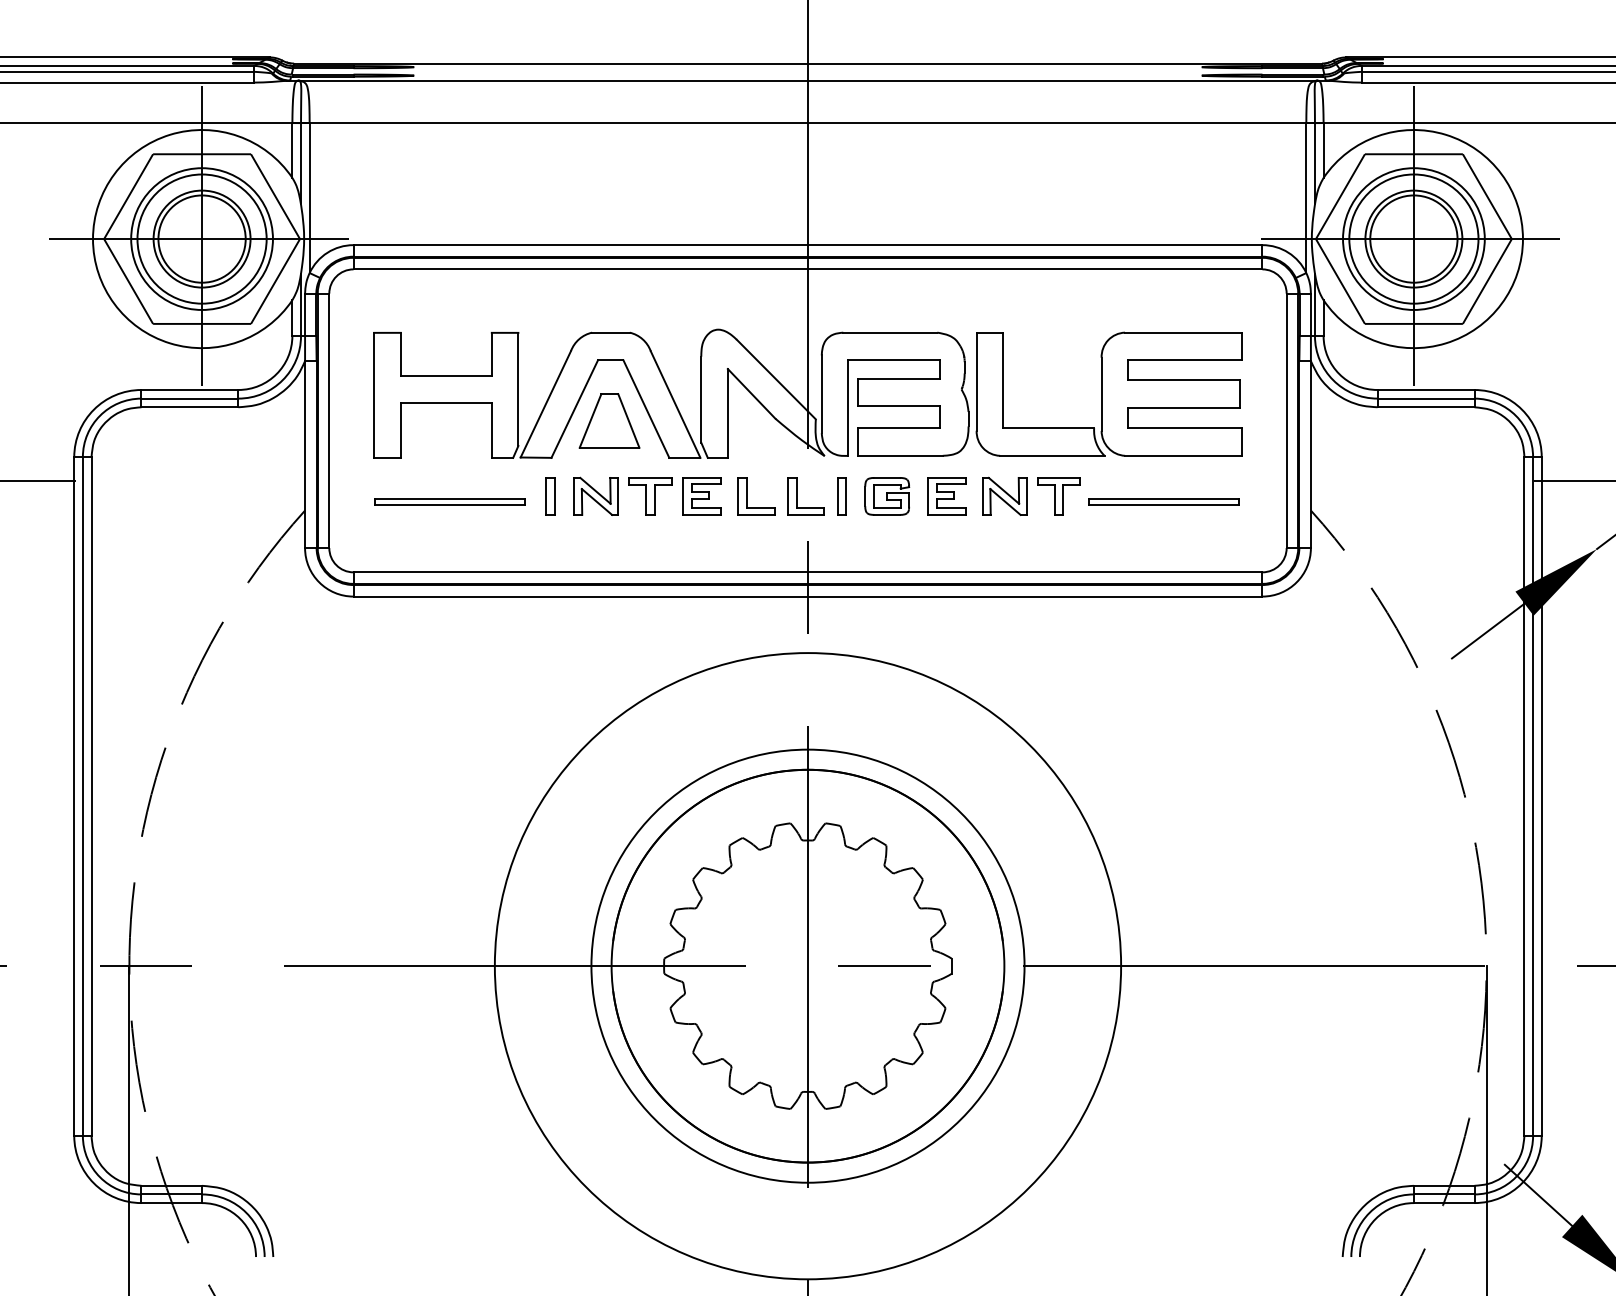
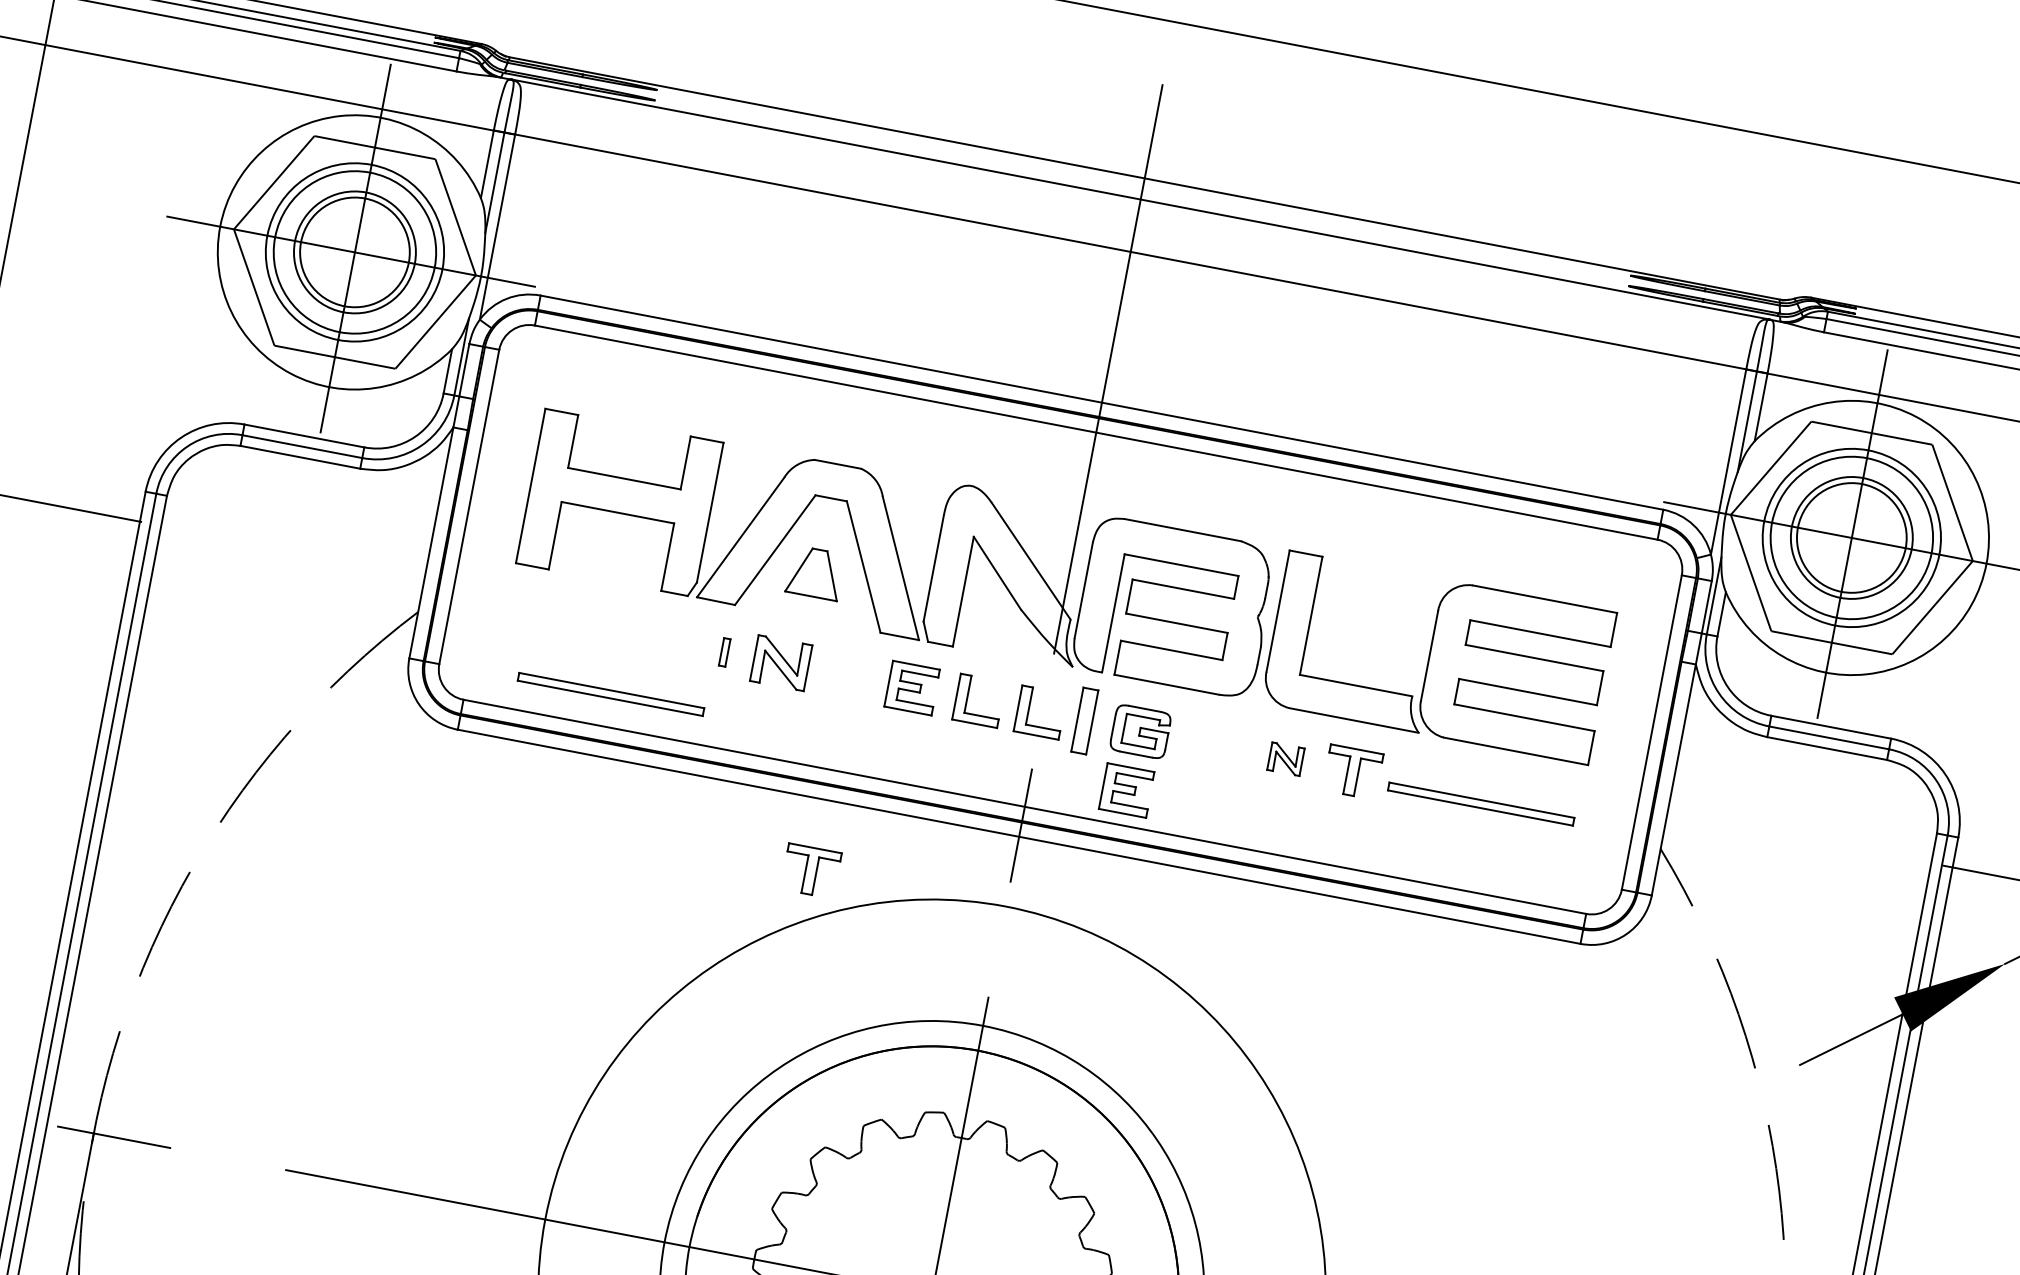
part: (609, 420) -> (815, 572), size x0.7
part: (1004, 495) -> (1285, 758), size x0.6
part: (550, 496) -> (724, 652), size x0.6
part: (650, 496) -> (810, 871), moved
part: (841, 496) -> (1084, 721), size x1.4
part: (946, 496) -> (1125, 790), moved
part: (449, 501) -> (610, 693), moved

